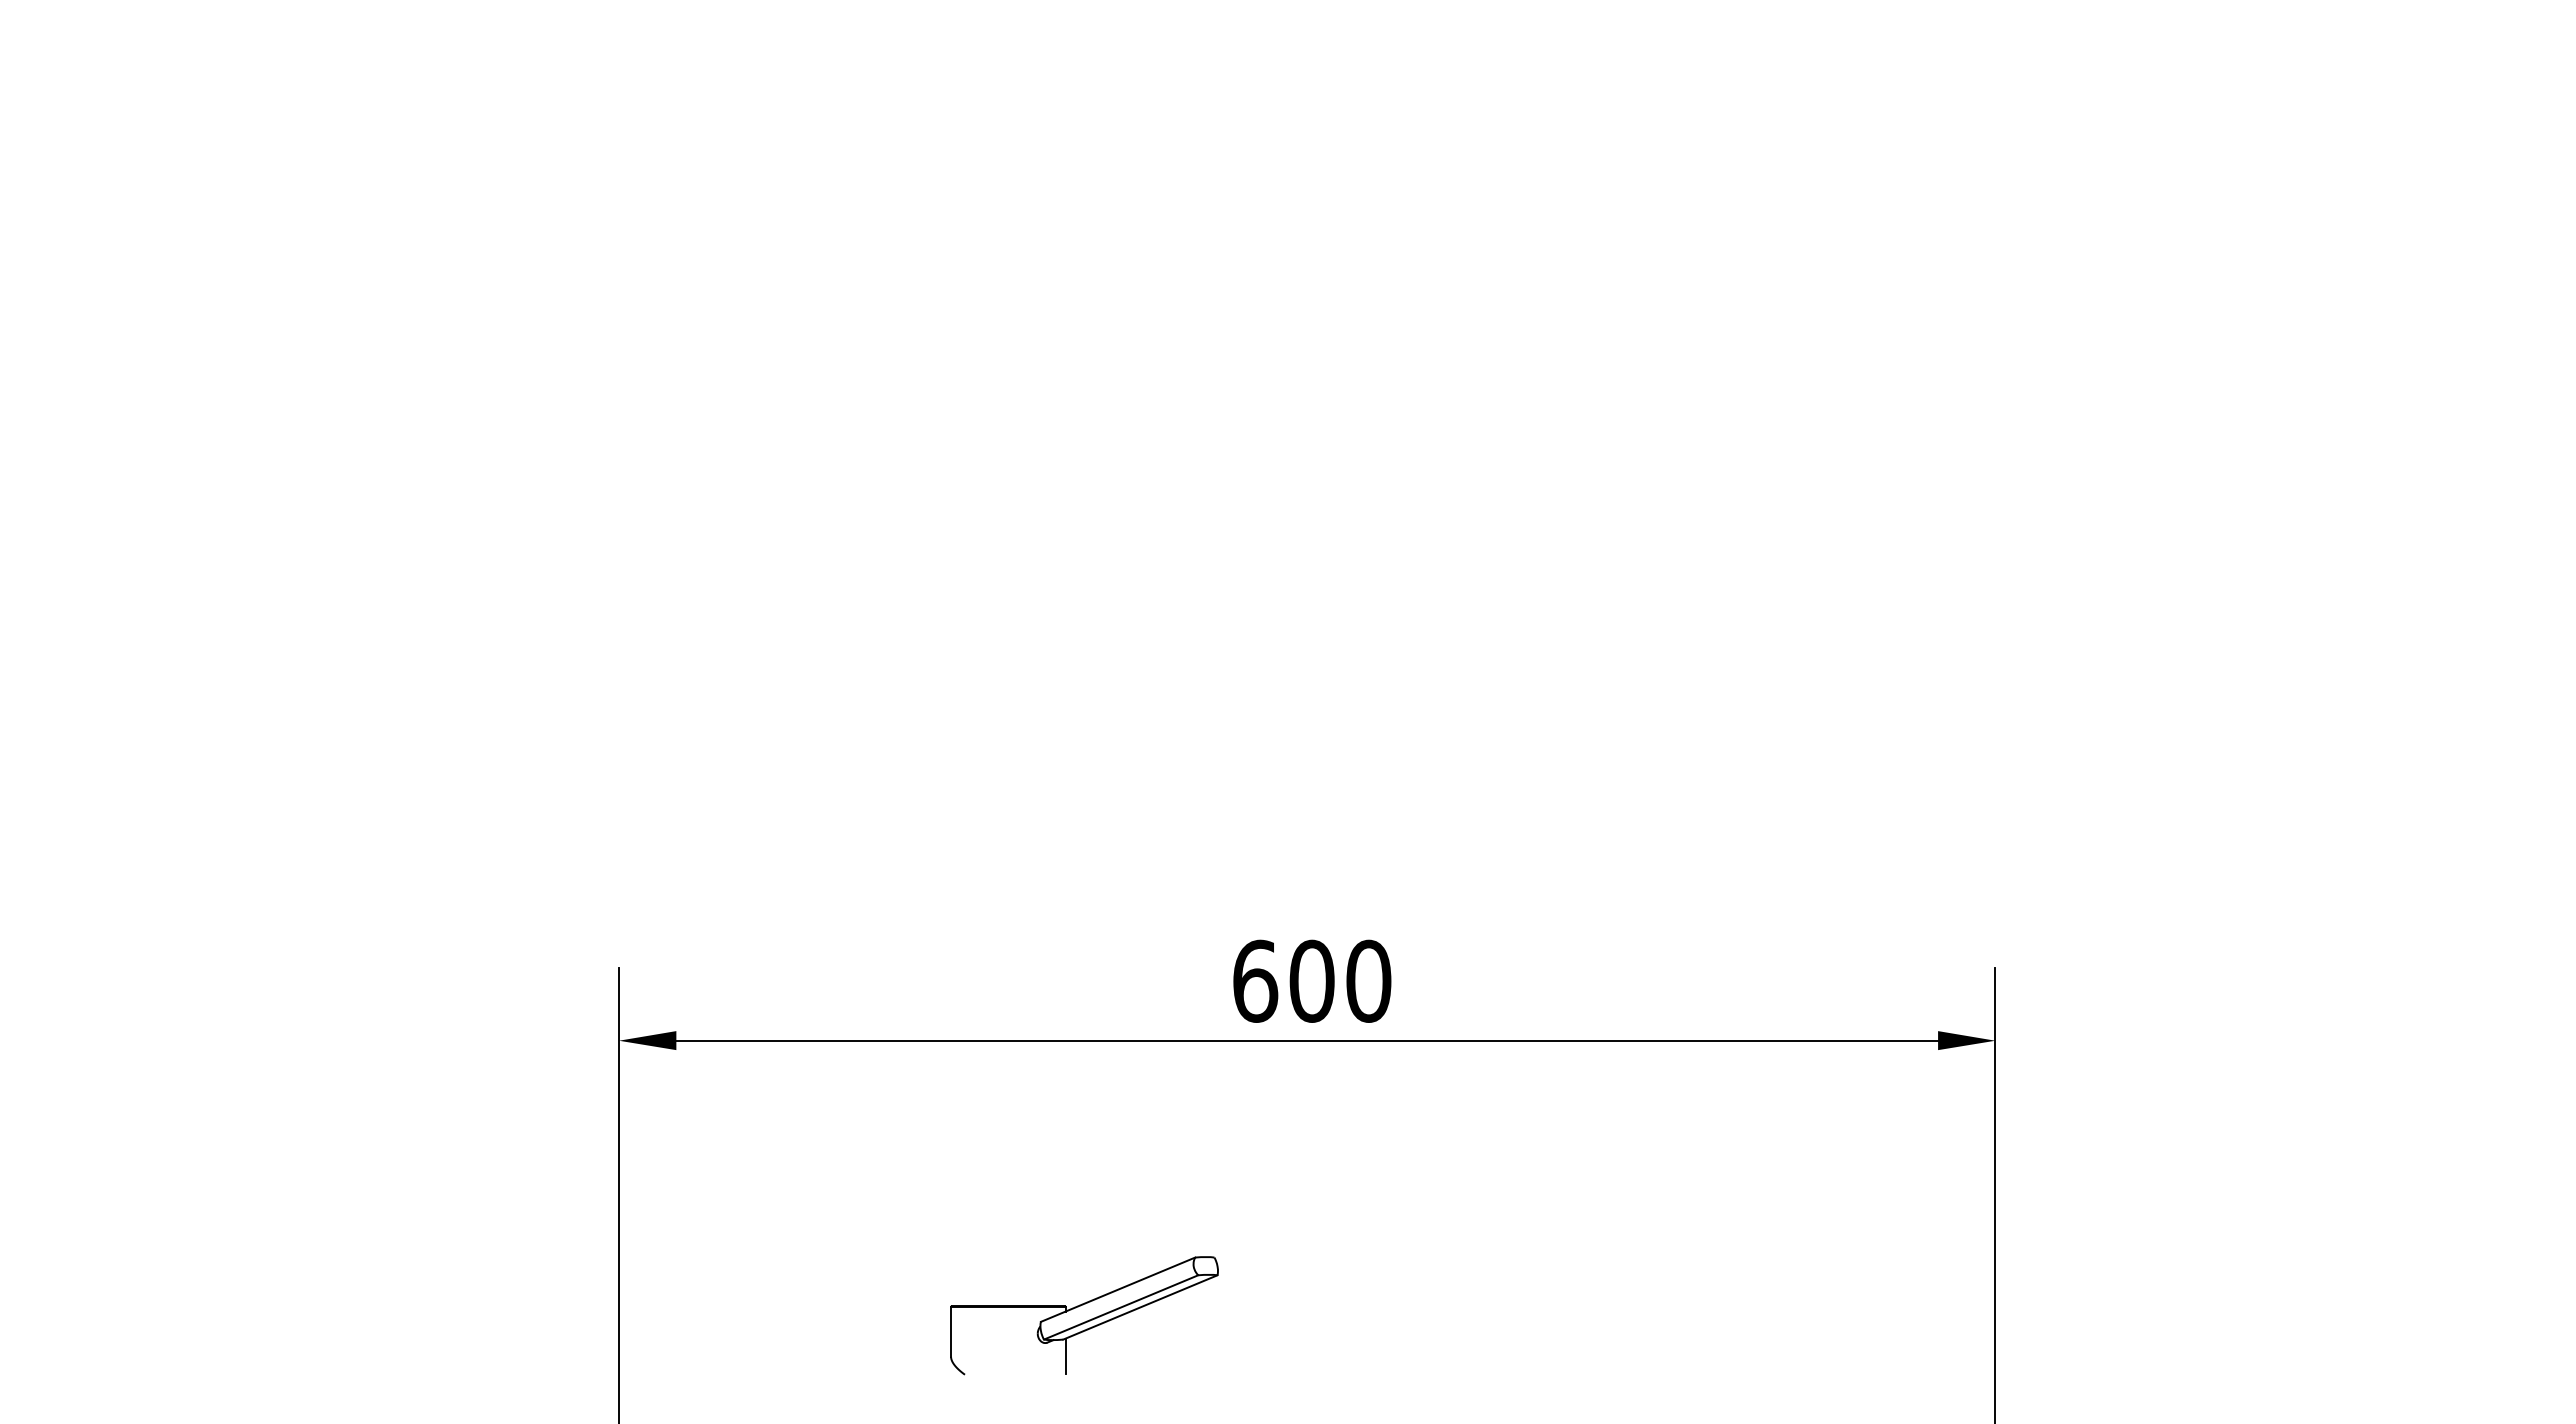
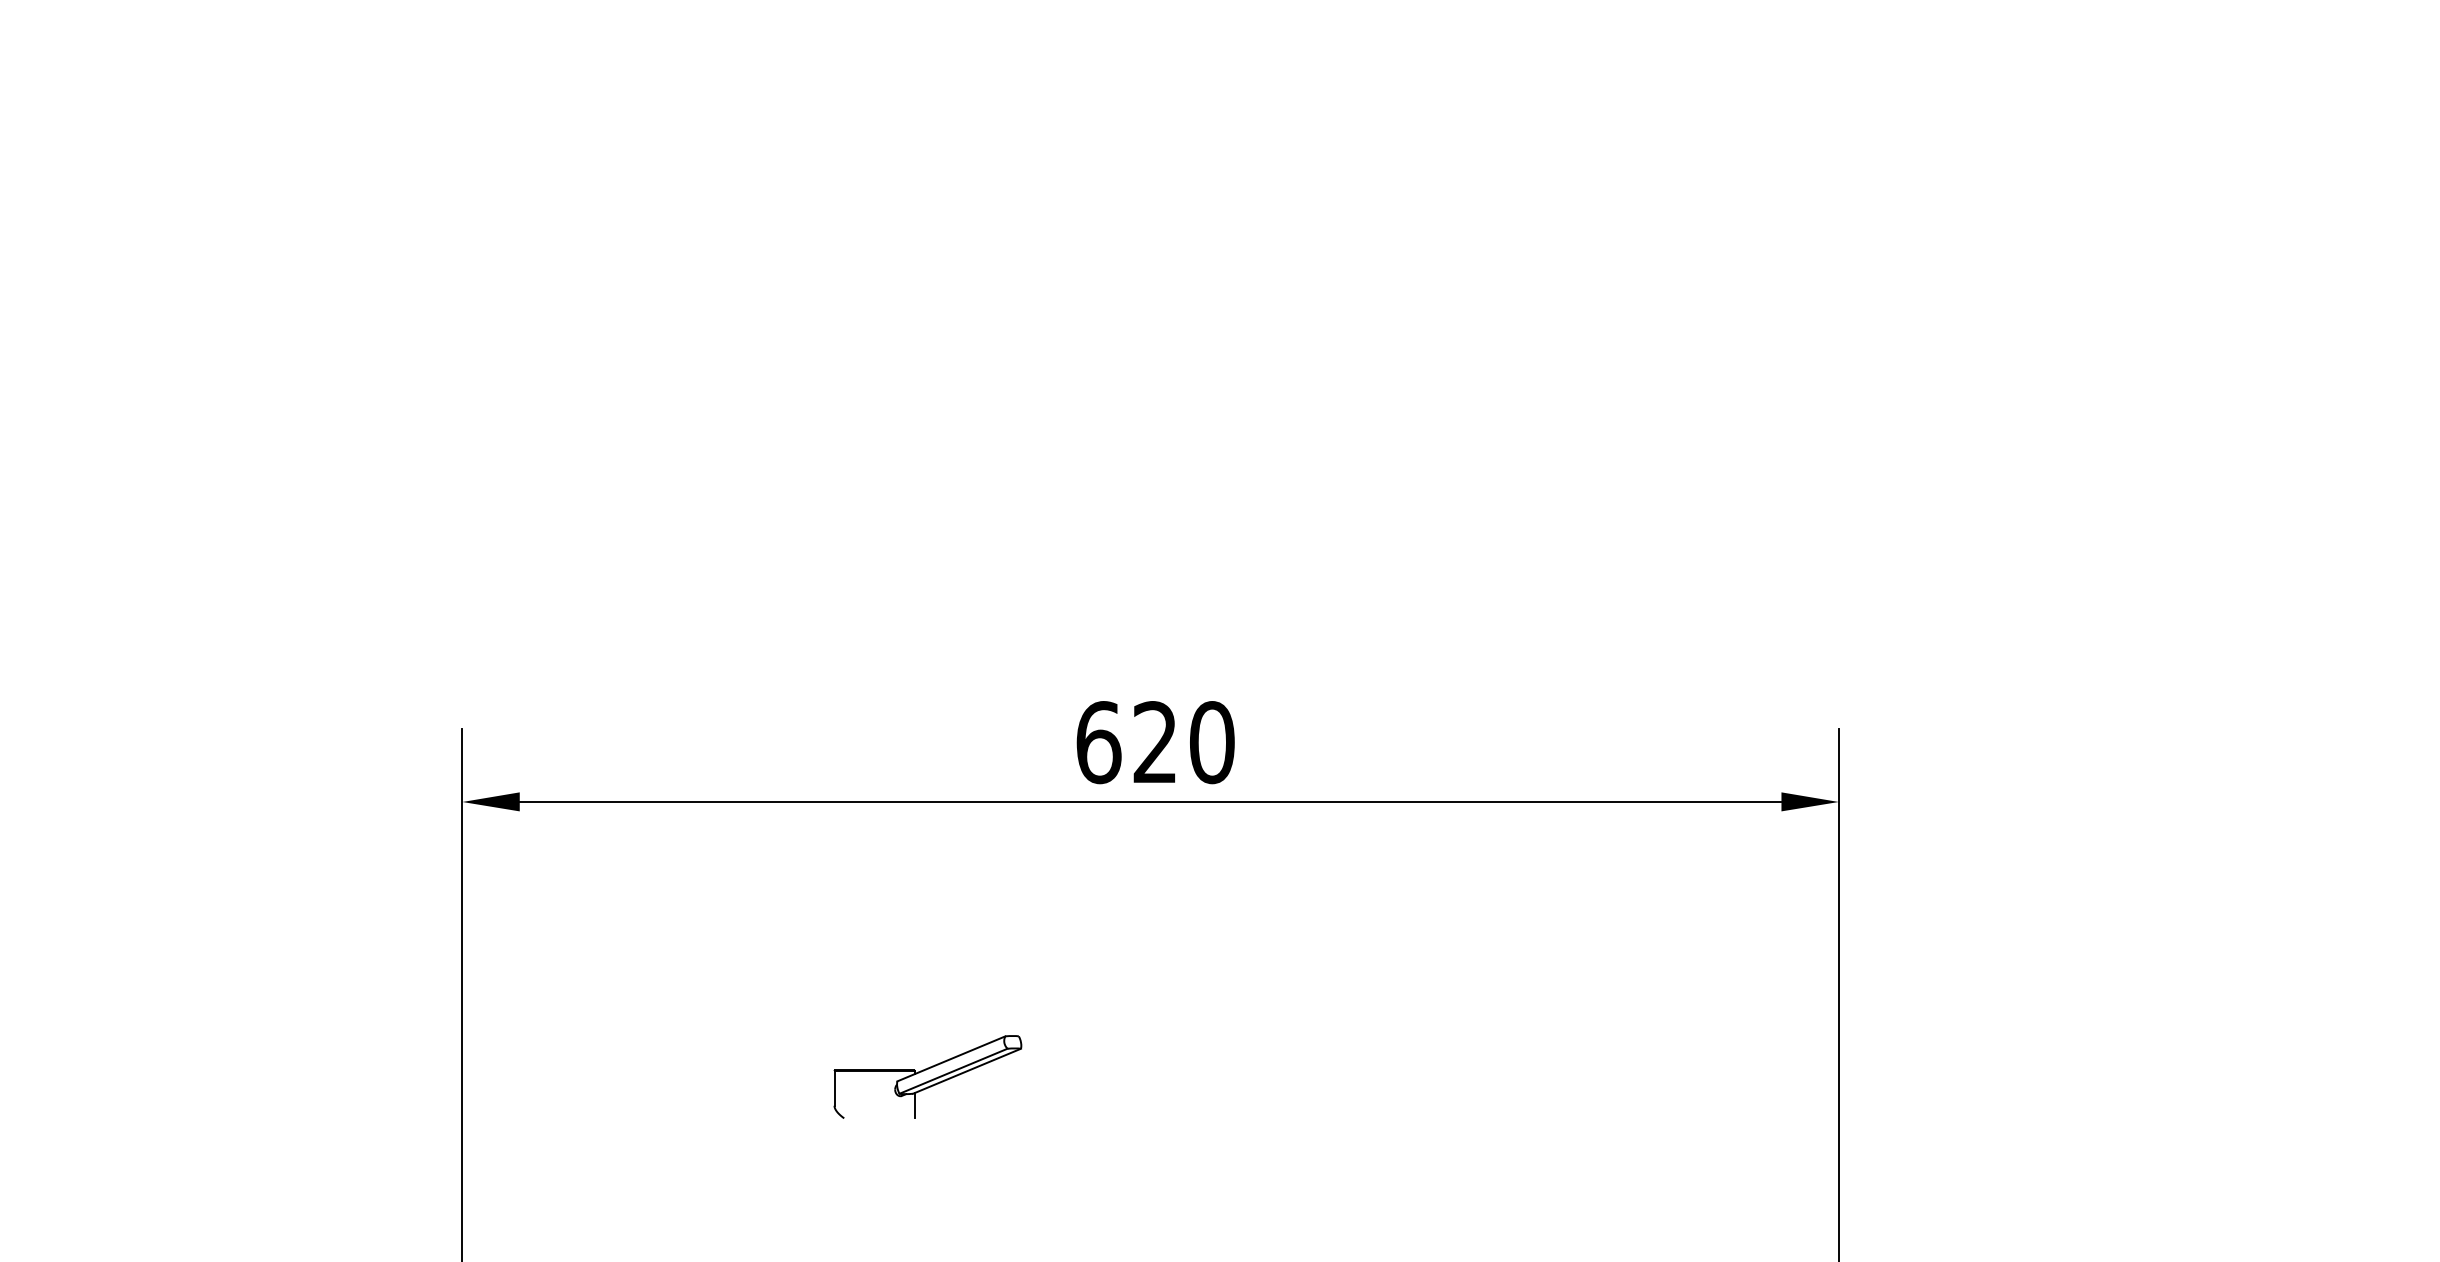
text: (1311, 980) -> (1154, 741), 600 -> 620
part: (1084, 1315) -> (927, 1076), size x0.7

